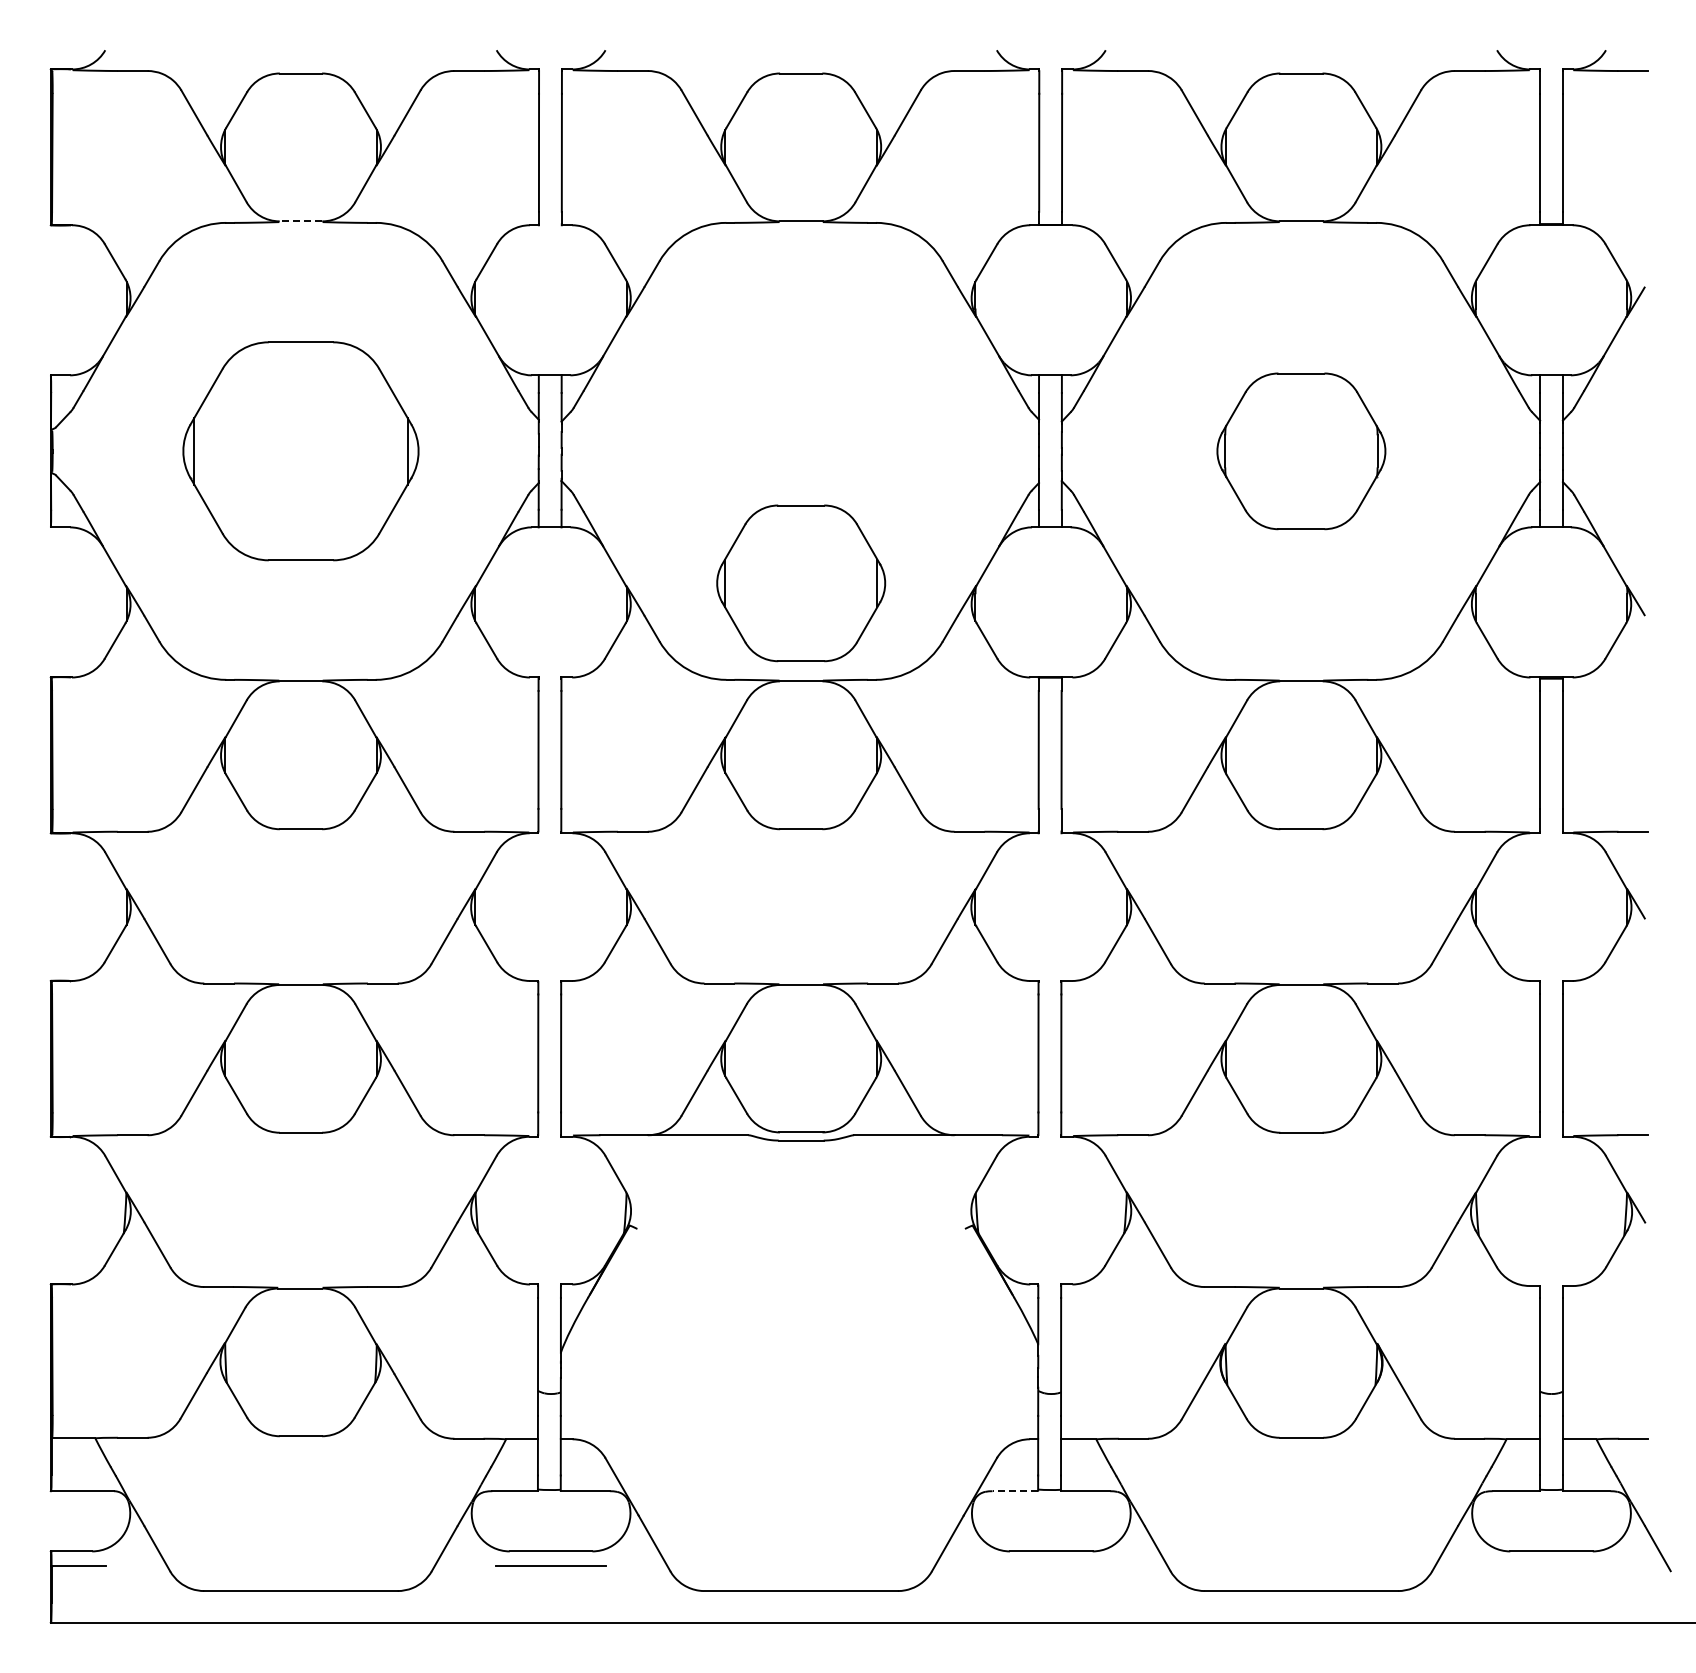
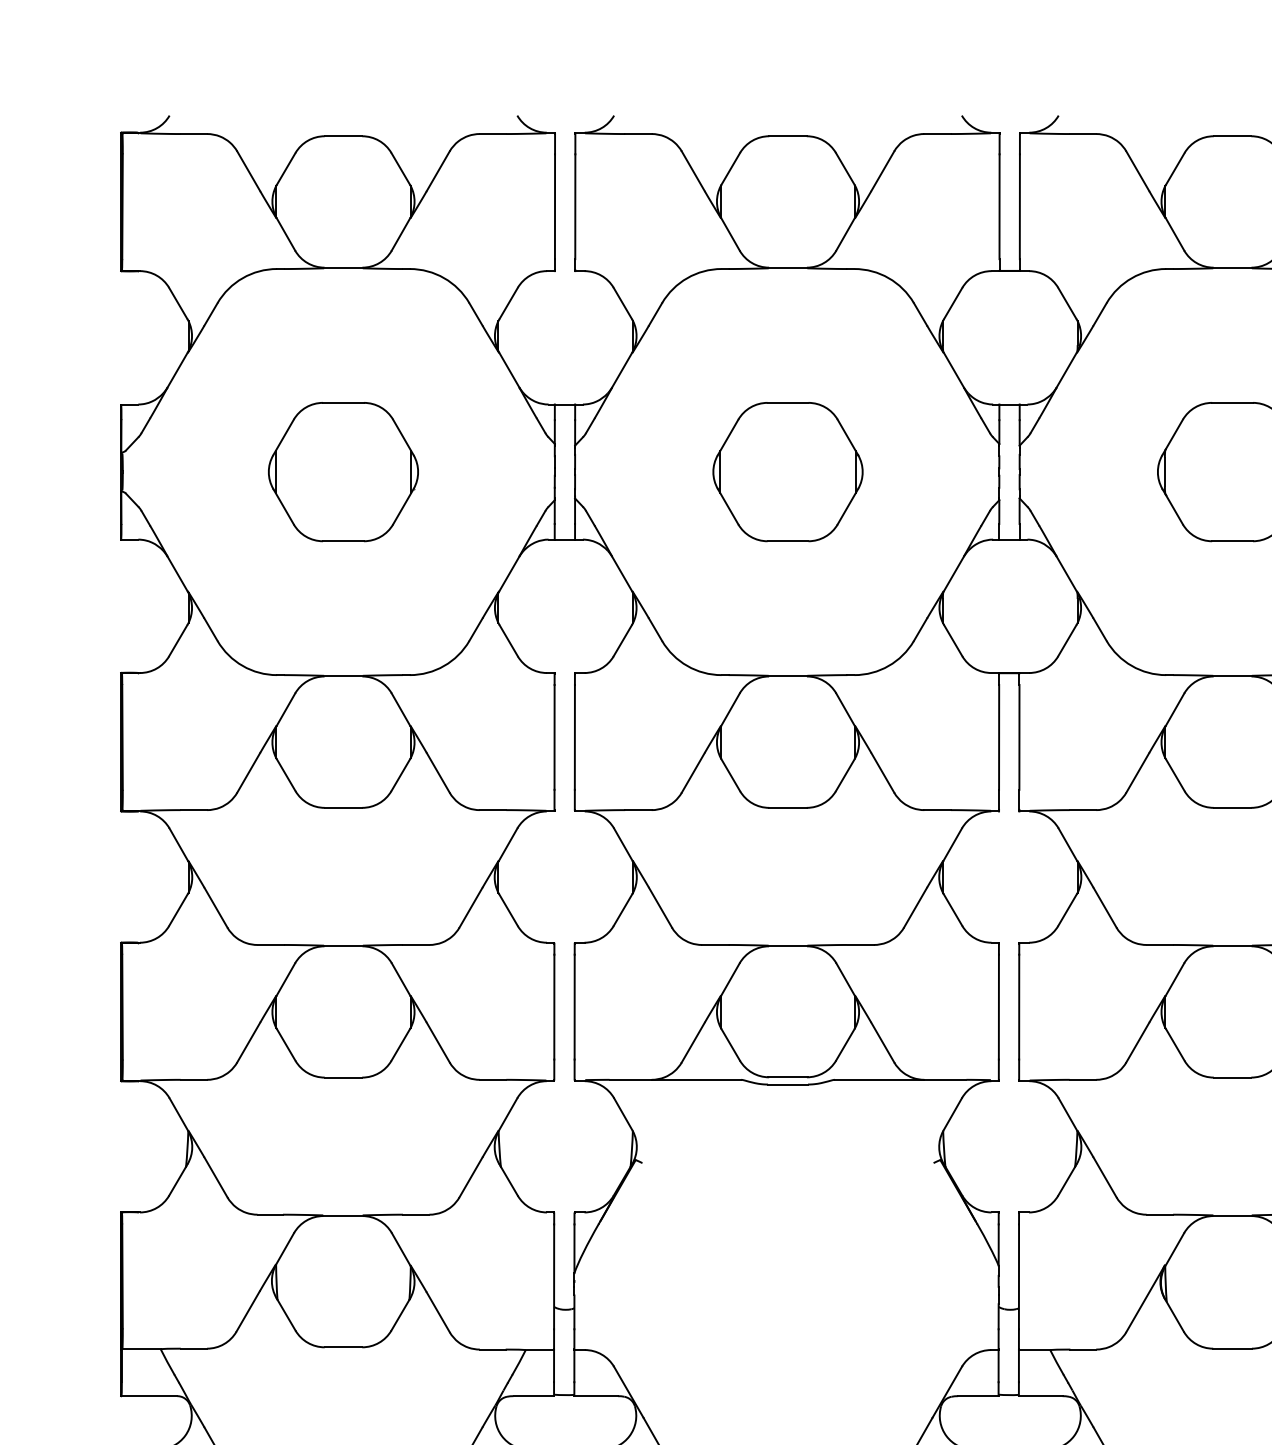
line: (300, 221) -> (343, 267), dashed -> solid
part: (300, 451) -> (343, 472), size x0.71
part: (801, 583) -> (788, 472), moved
line: (1015, 1491) -> (978, 1396), dashed -> solid

